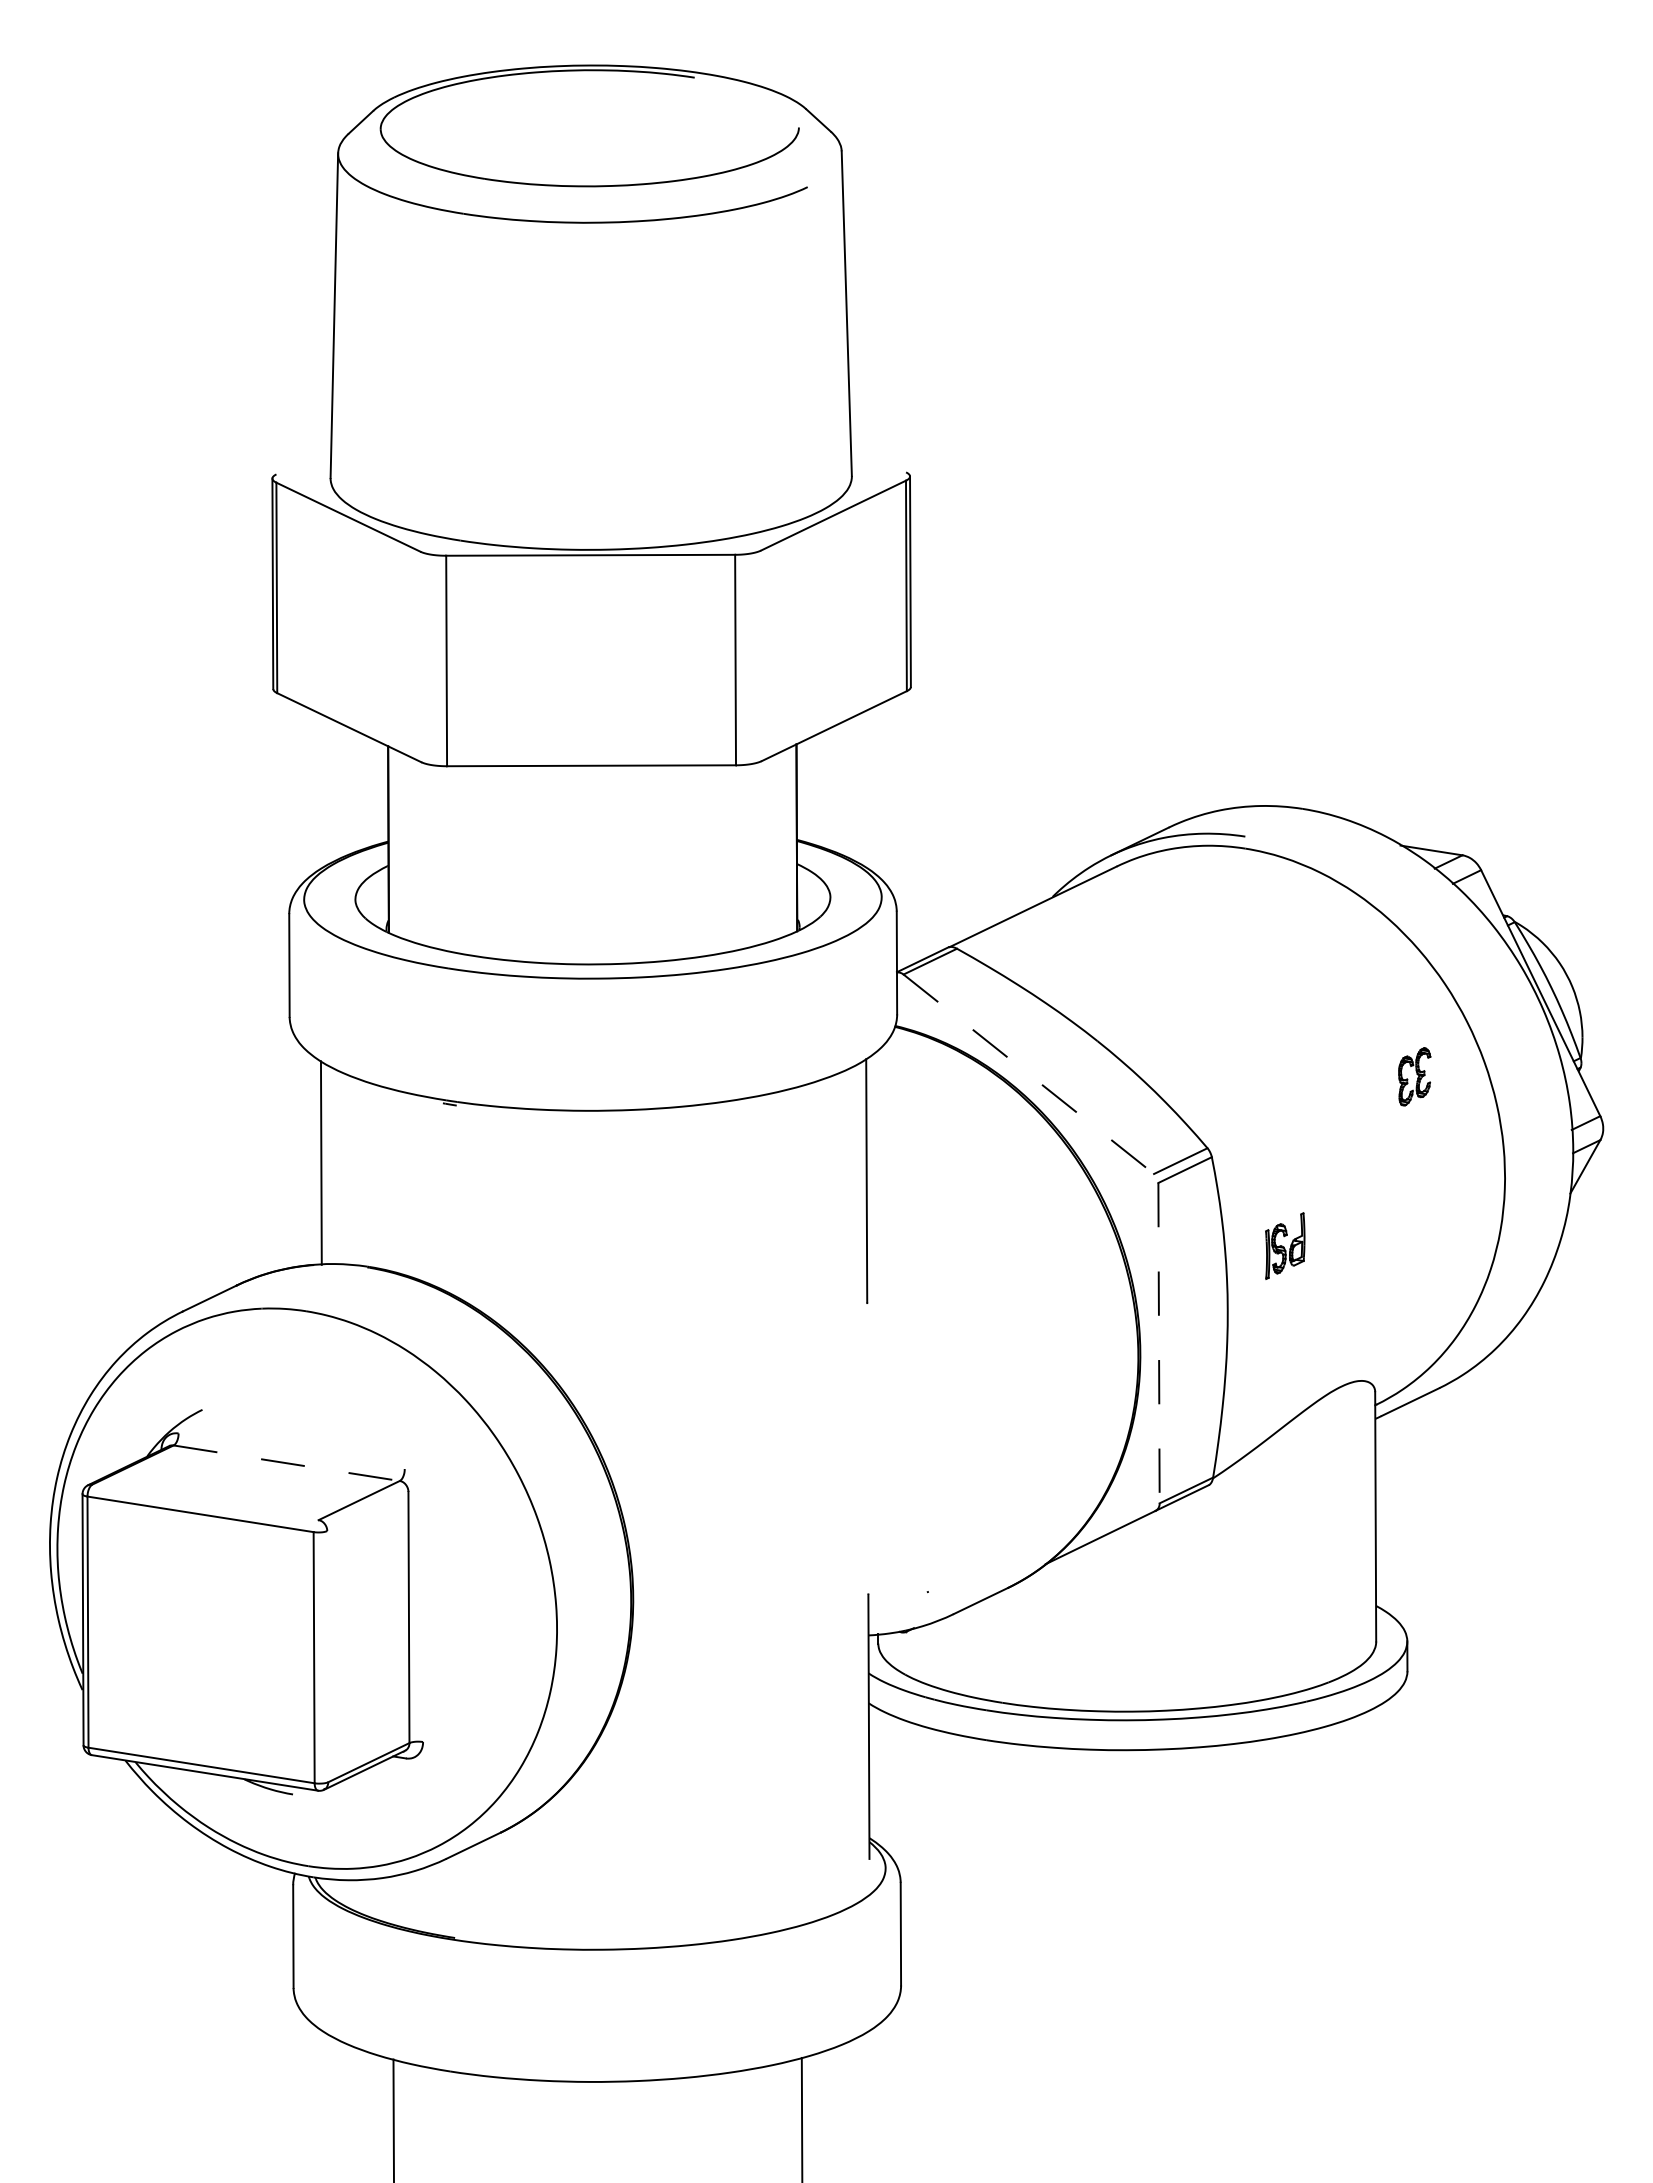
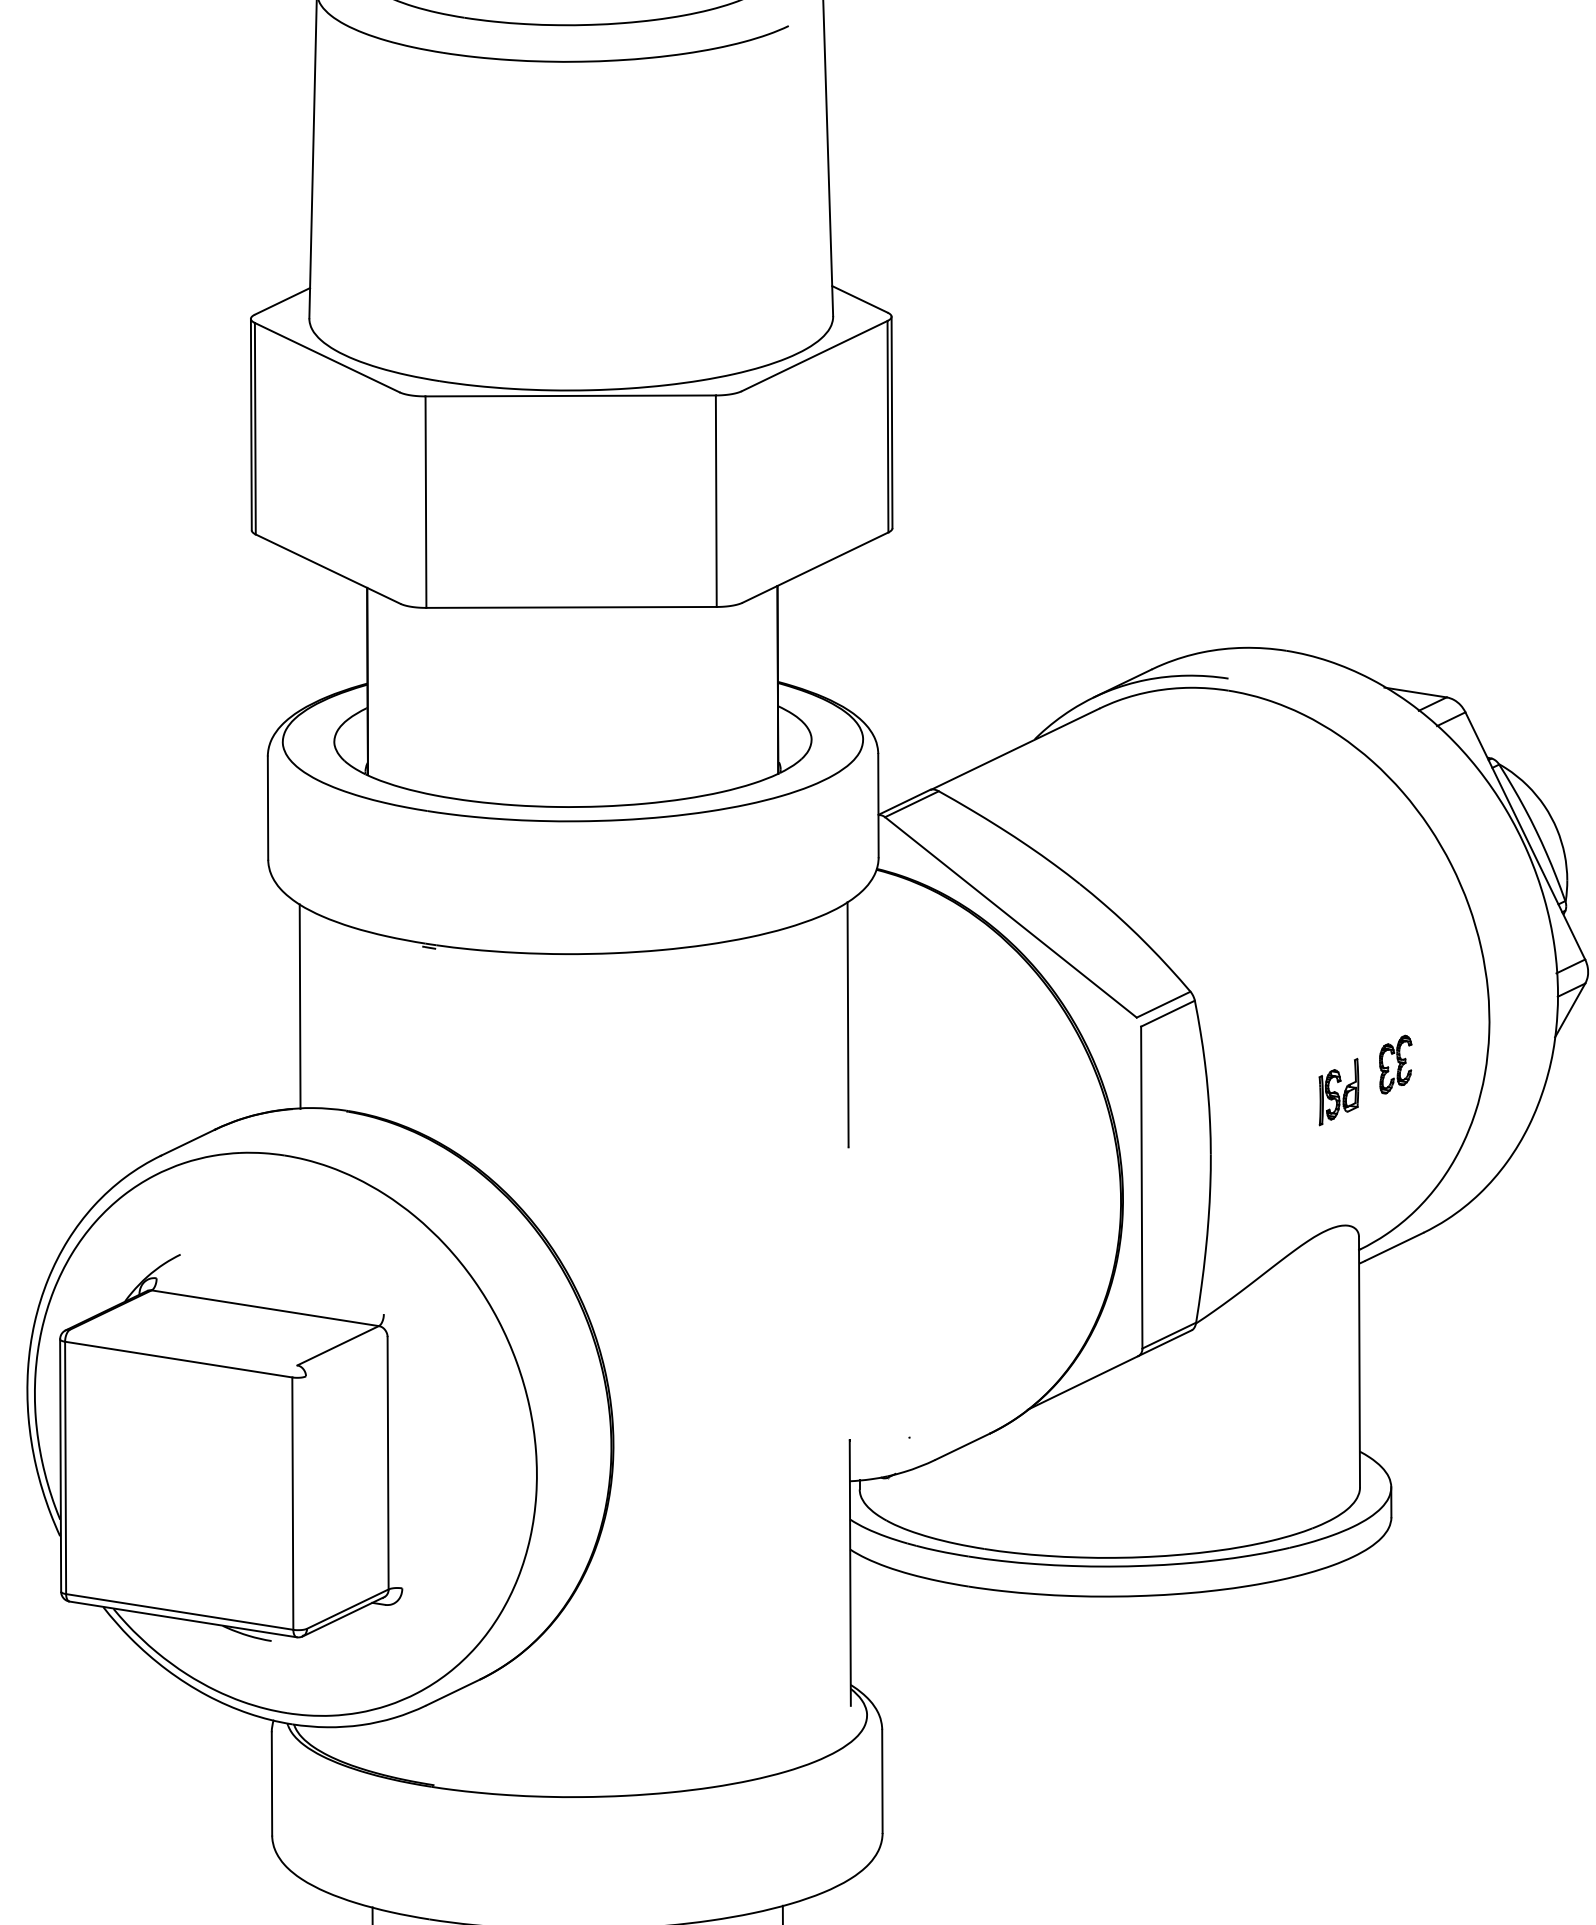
line: (878, 458) -> (859, 298), added
line: (303, 460) -> (282, 300), added
line: (1029, 1074) -> (1011, 917), dashed -> solid
part: (1414, 1076) -> (1395, 1064), moved
part: (1285, 1245) -> (1339, 1091), moved
line: (1159, 1343) -> (1142, 1187), dashed -> solid
line: (287, 1463) -> (266, 1308), dashed -> solid

